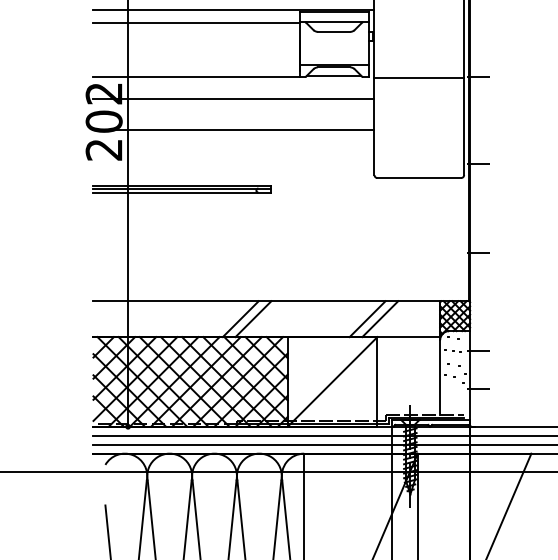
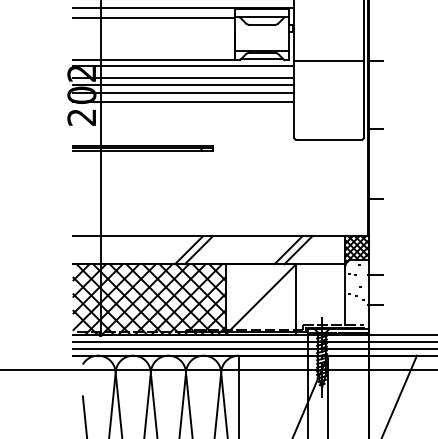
line: (233, 83) -> (183, 65), added
line: (233, 107) -> (183, 84), added
line: (233, 118) -> (183, 92), added

